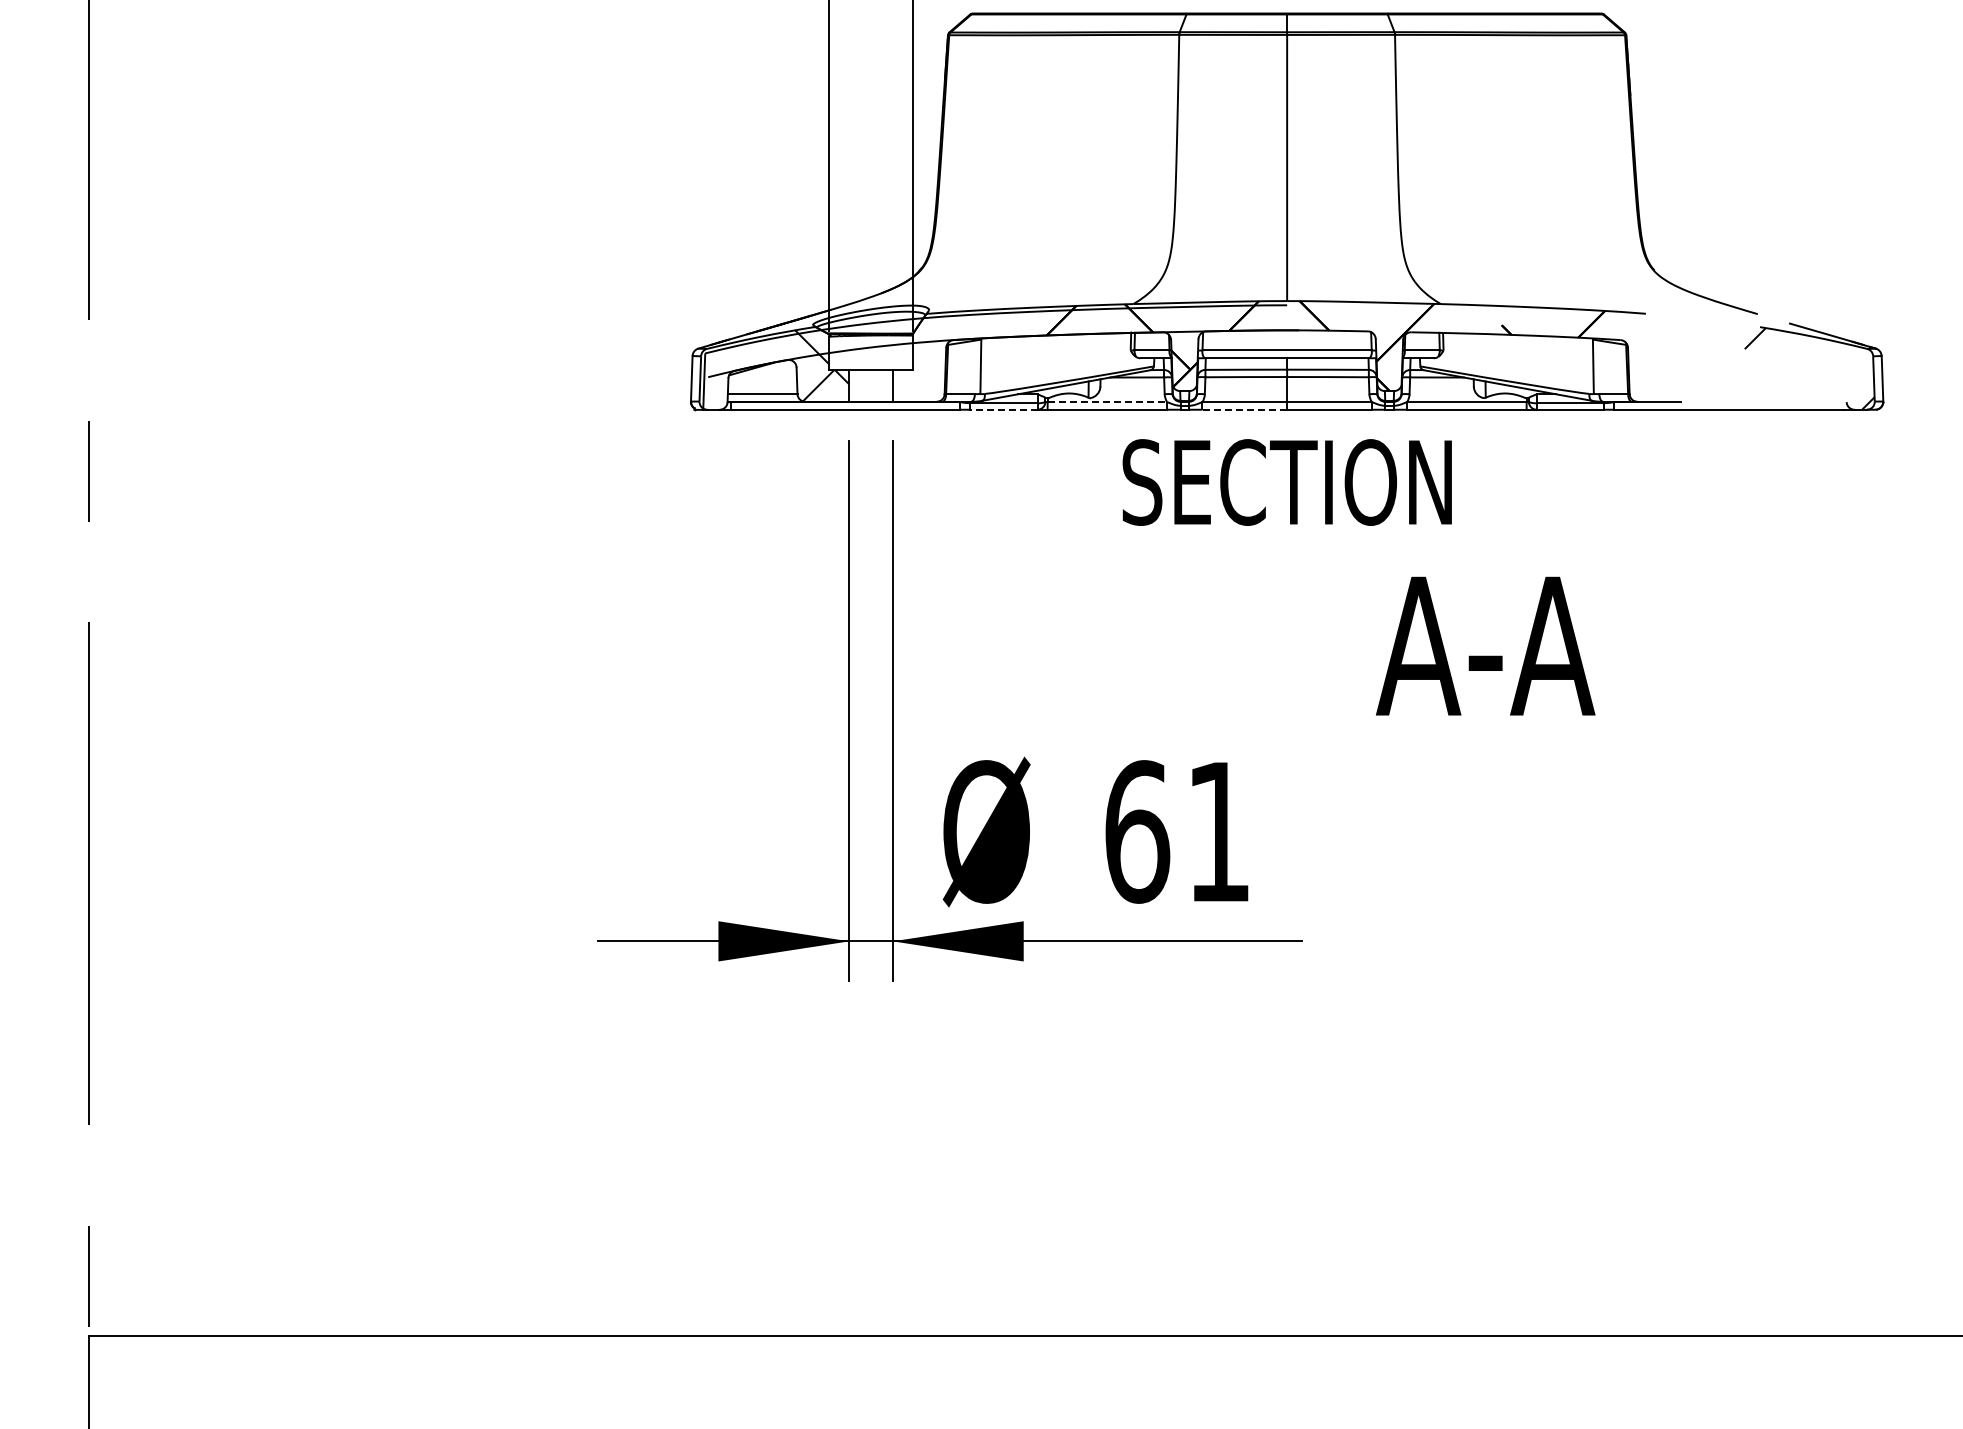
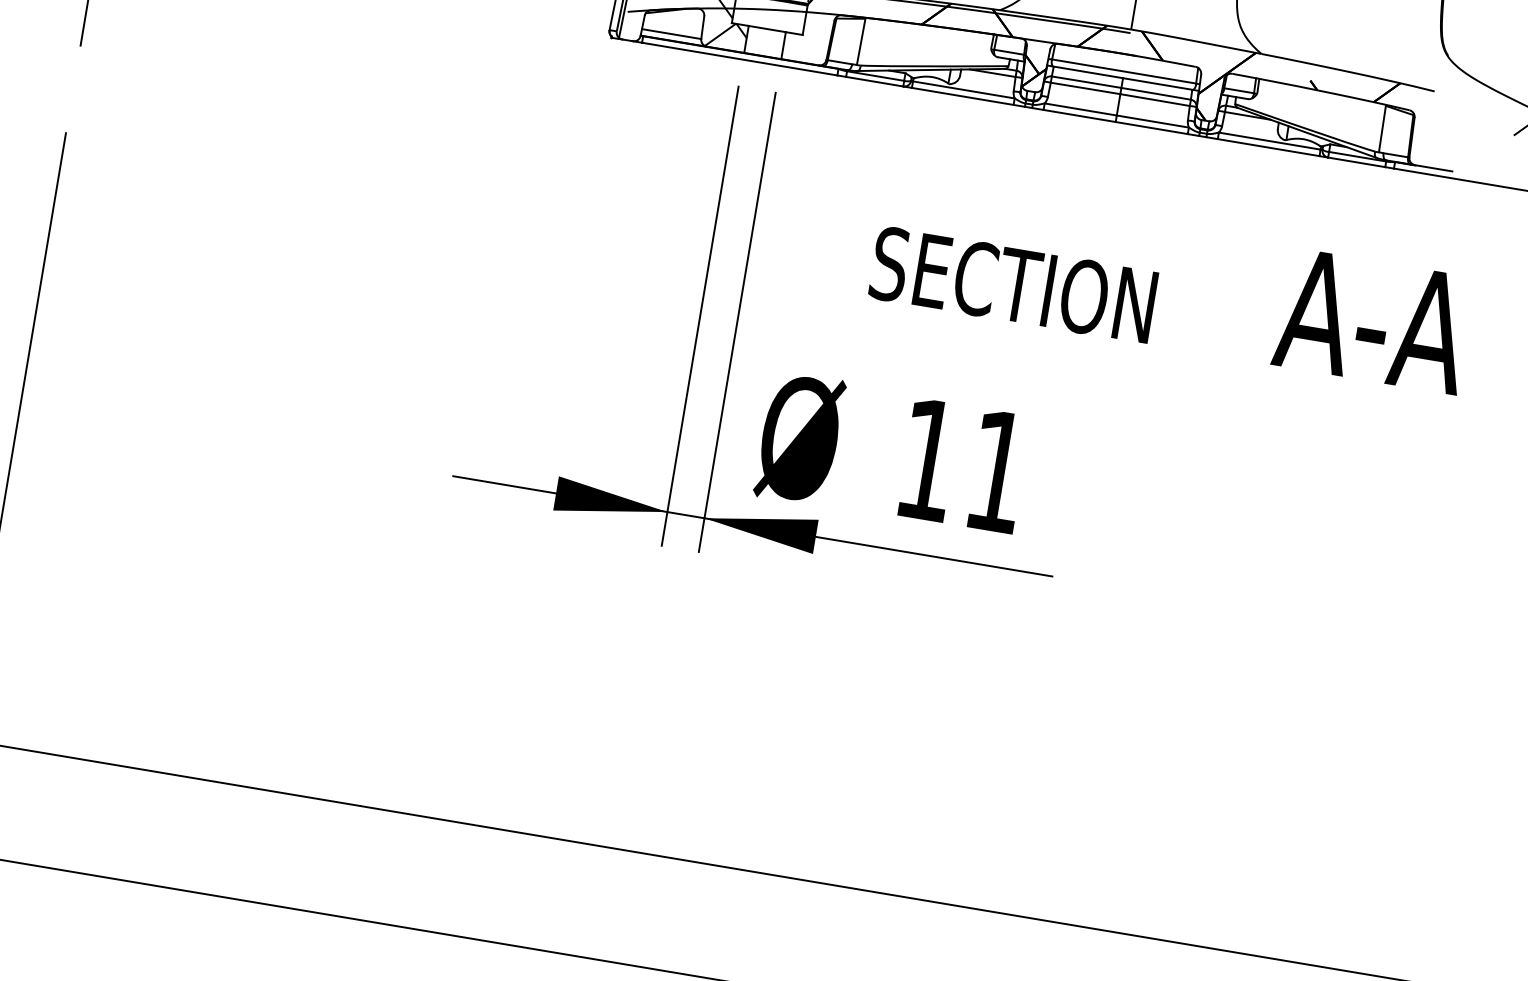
line: (1107, 402) -> (963, 90), dashed -> solid
line: (1003, 409) -> (874, 81), dashed -> solid
line: (1244, 409) -> (1079, 115), dashed -> solid
text: (1286, 482) -> (1012, 284), moved
text: (1485, 645) -> (1373, 320), moved
text: (1137, 831) -> (928, 459), 61 -> 11

